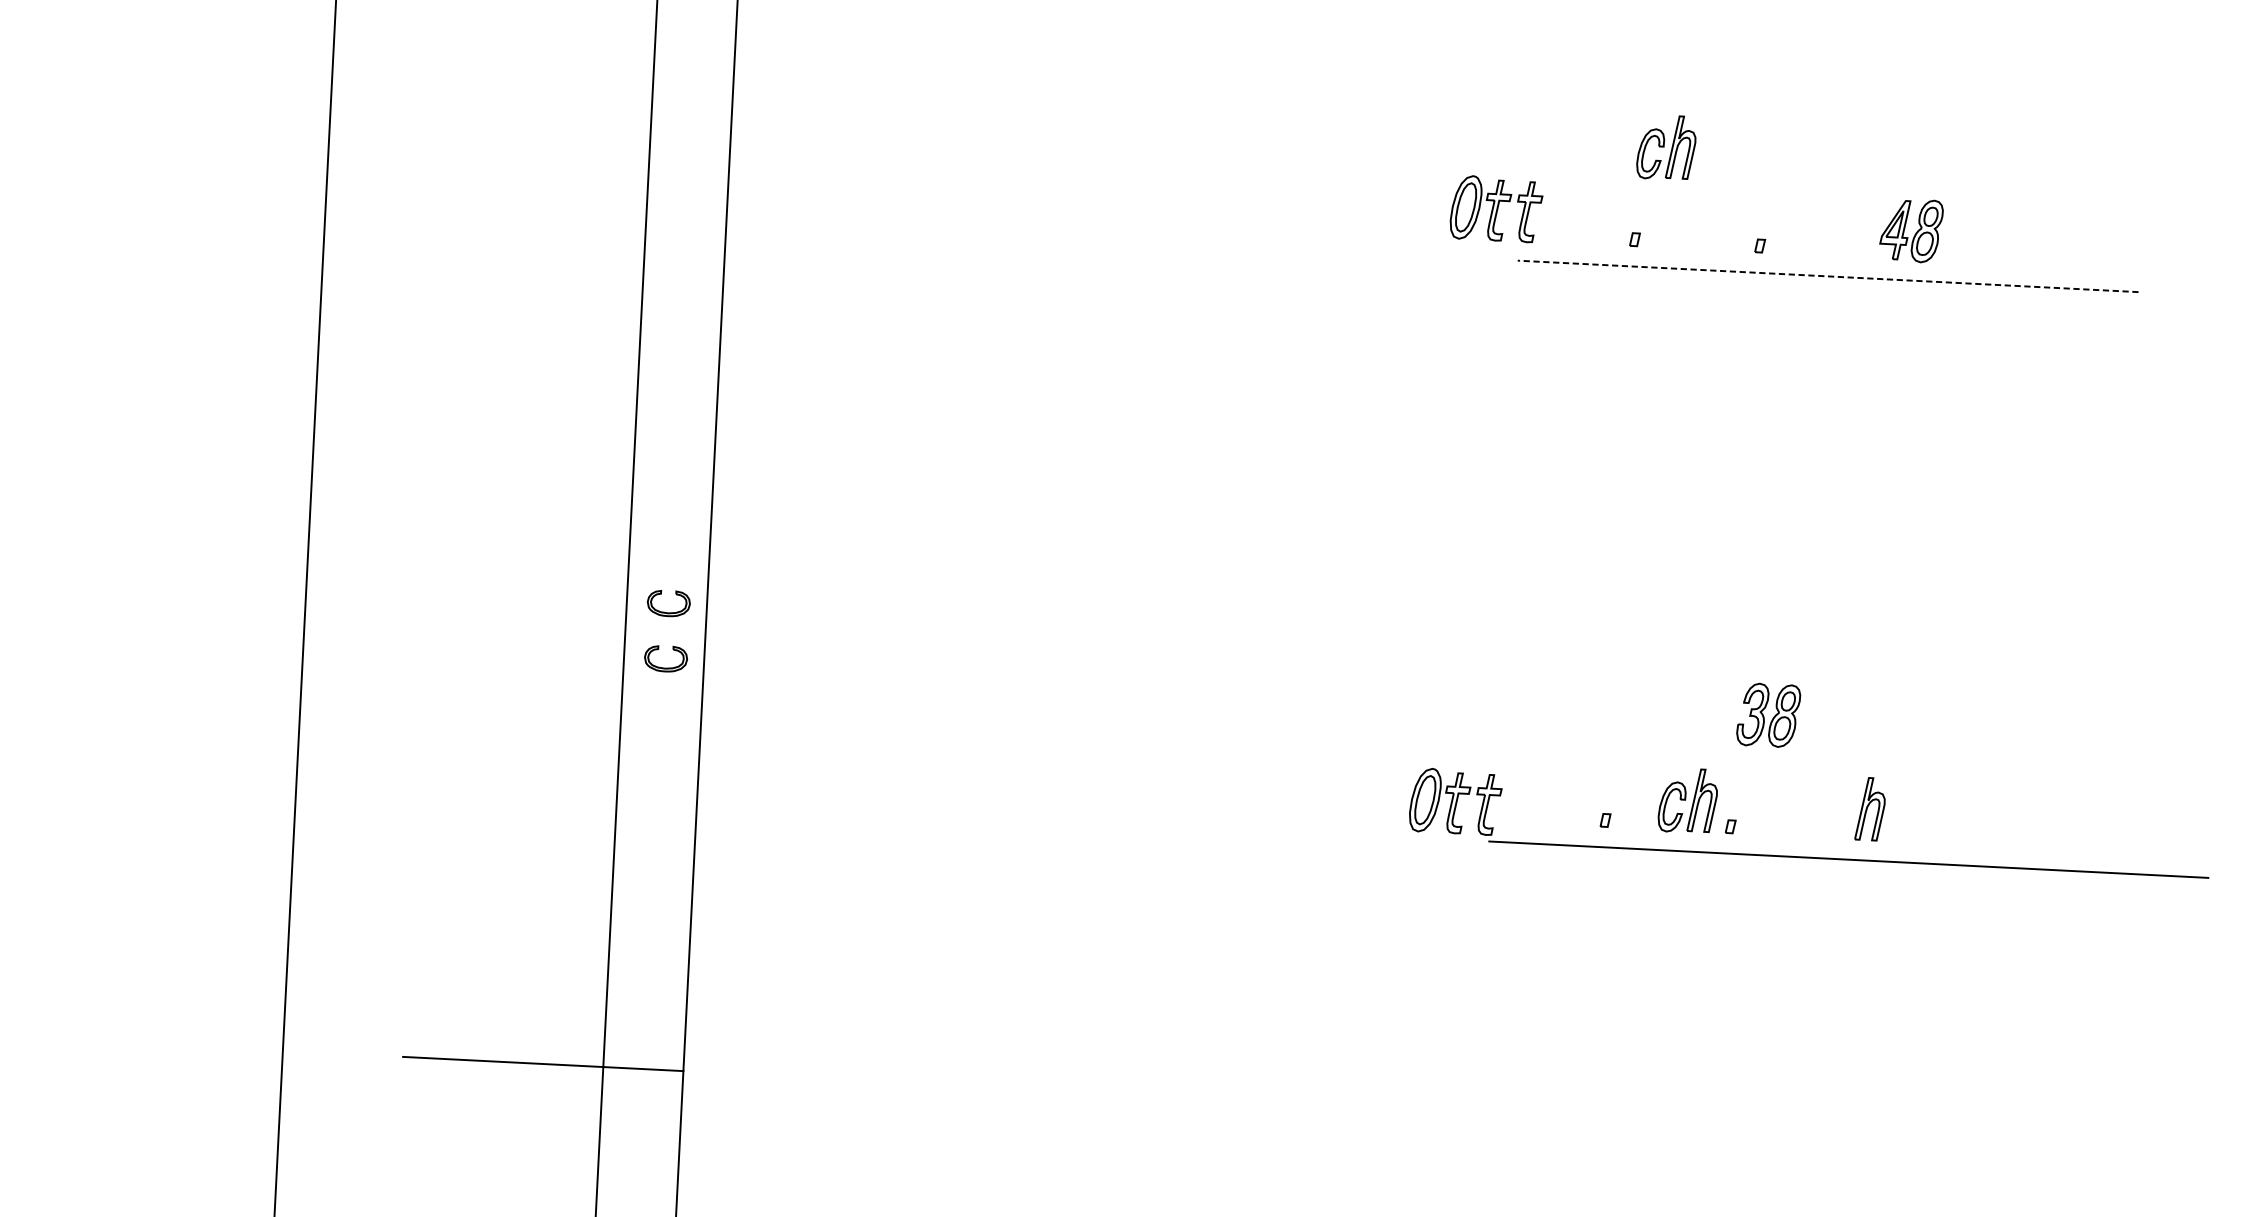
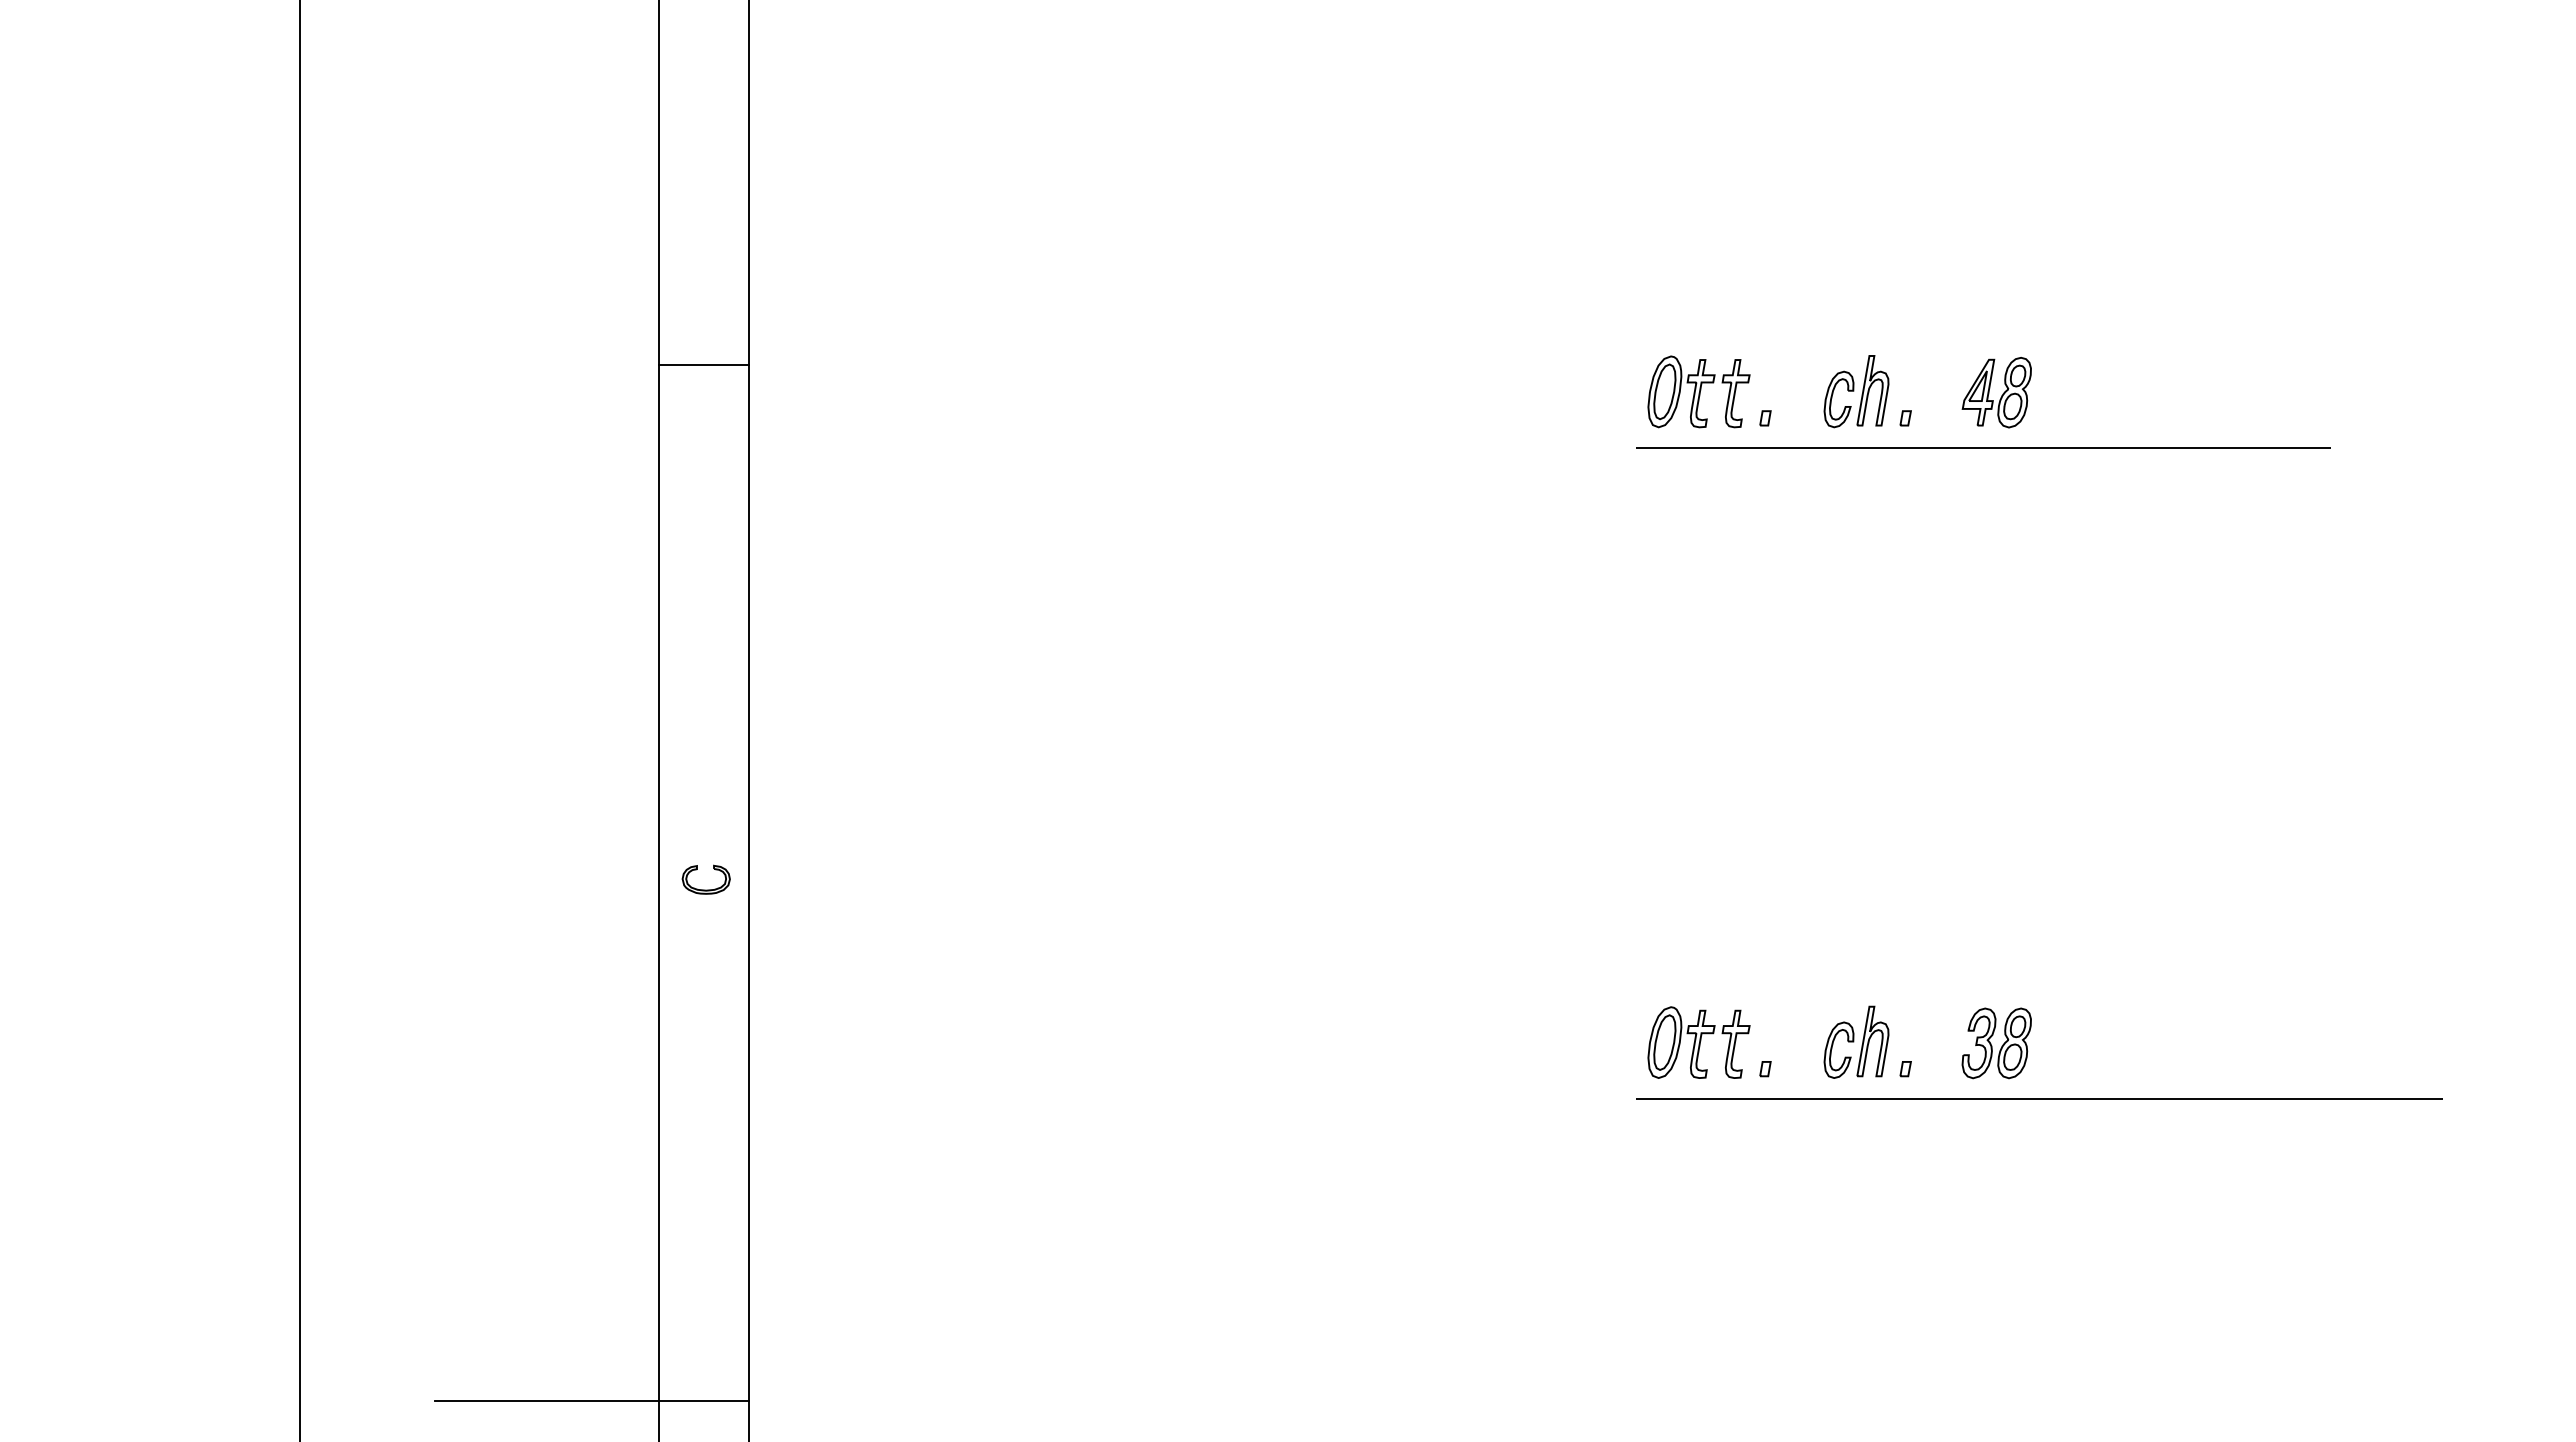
line: (690, 144) -> (704, 365), added
part: (1666, 147) -> (1856, 391), moved
part: (1496, 208) -> (1698, 391), moved
part: (1911, 230) -> (1996, 392), moved
line: (1828, 276) -> (1983, 448), dashed -> solid
part: (664, 667) -> (705, 951), removed
part: (1768, 715) -> (1996, 1043), moved
part: (1455, 801) -> (1698, 1042), moved
part: (1870, 809) -> (2060, 1041), removed

